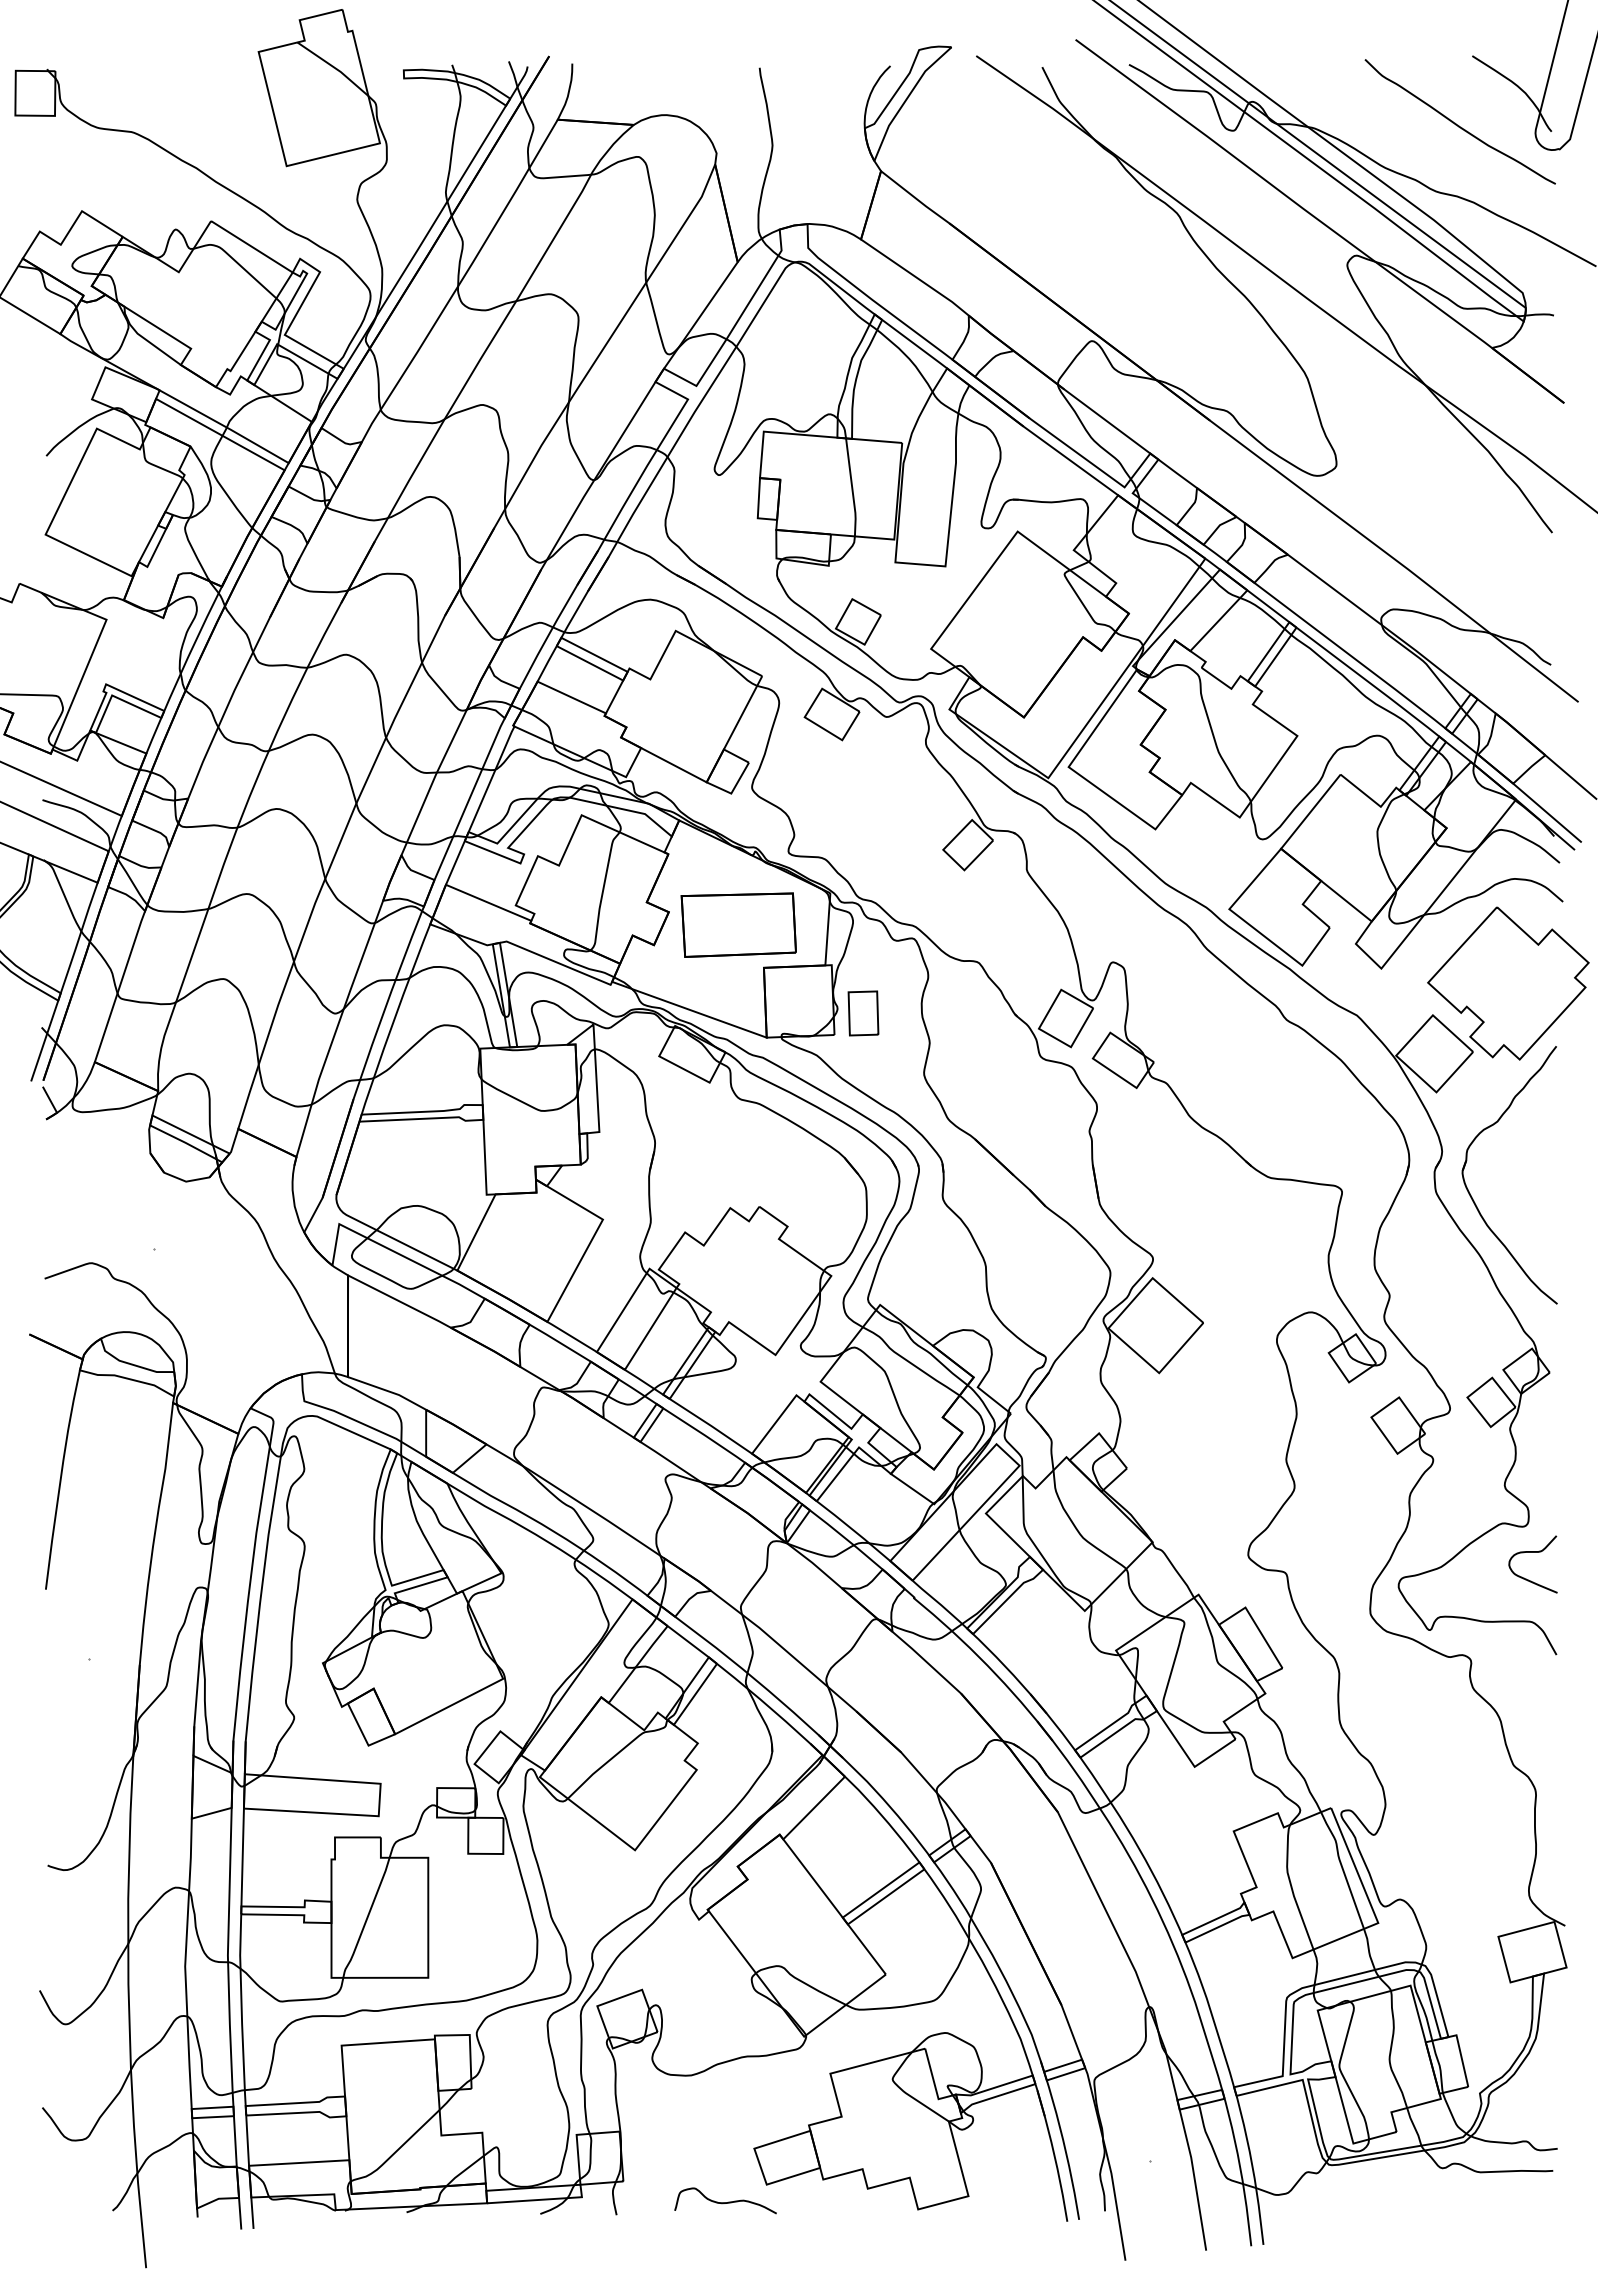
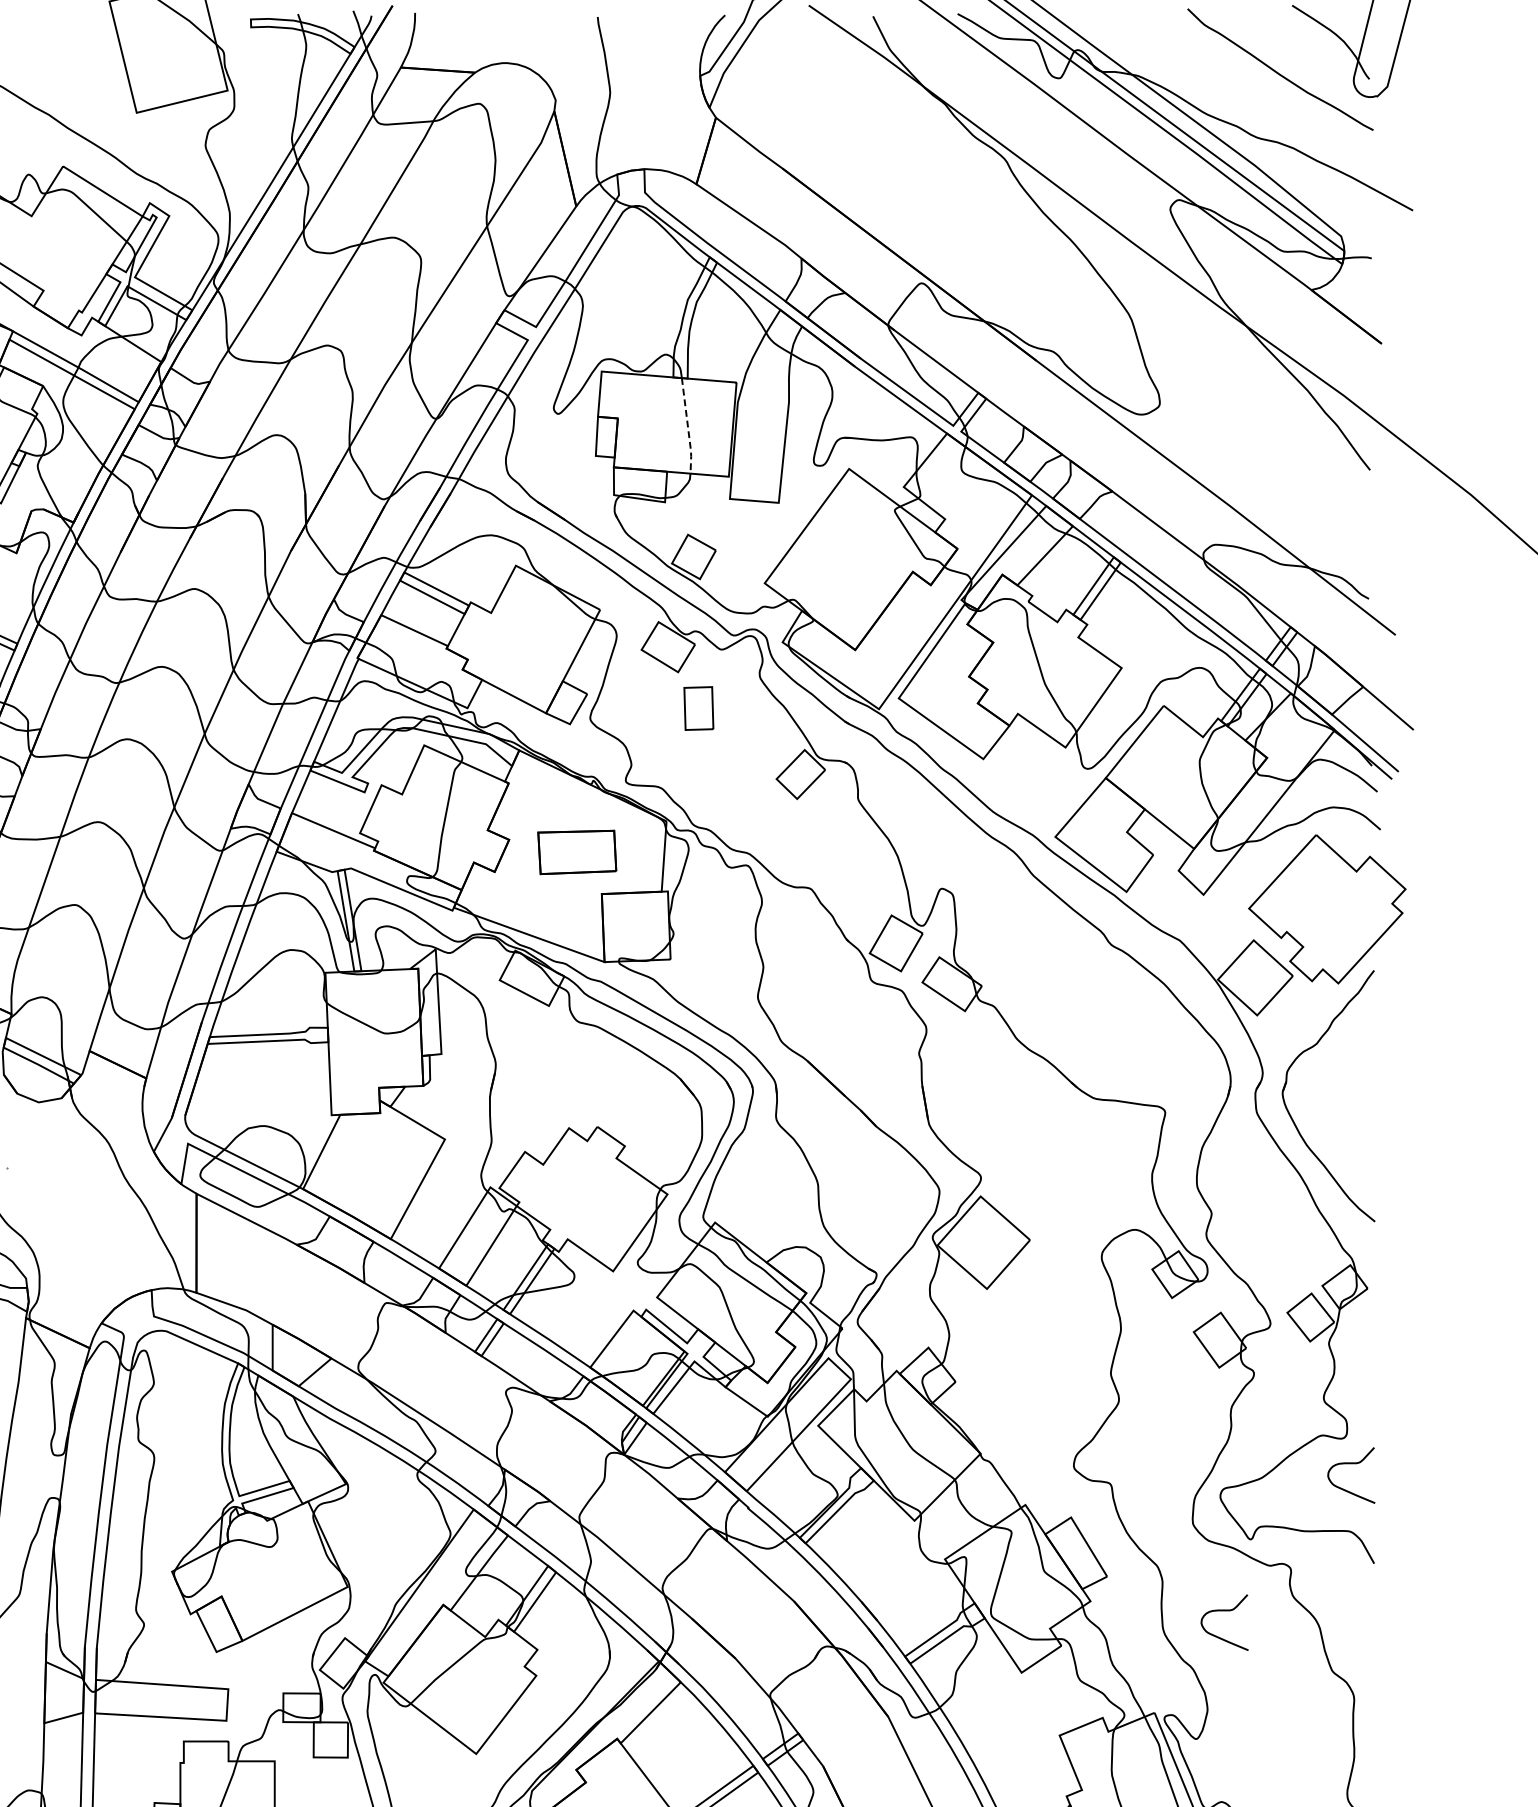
line: (852, 488) -> (688, 426), solid -> dashed
part: (738, 924) -> (577, 851), size x0.7
part: (863, 1013) -> (698, 708), moved
curve: (1402, 1703) -> (1224, 1610), added

